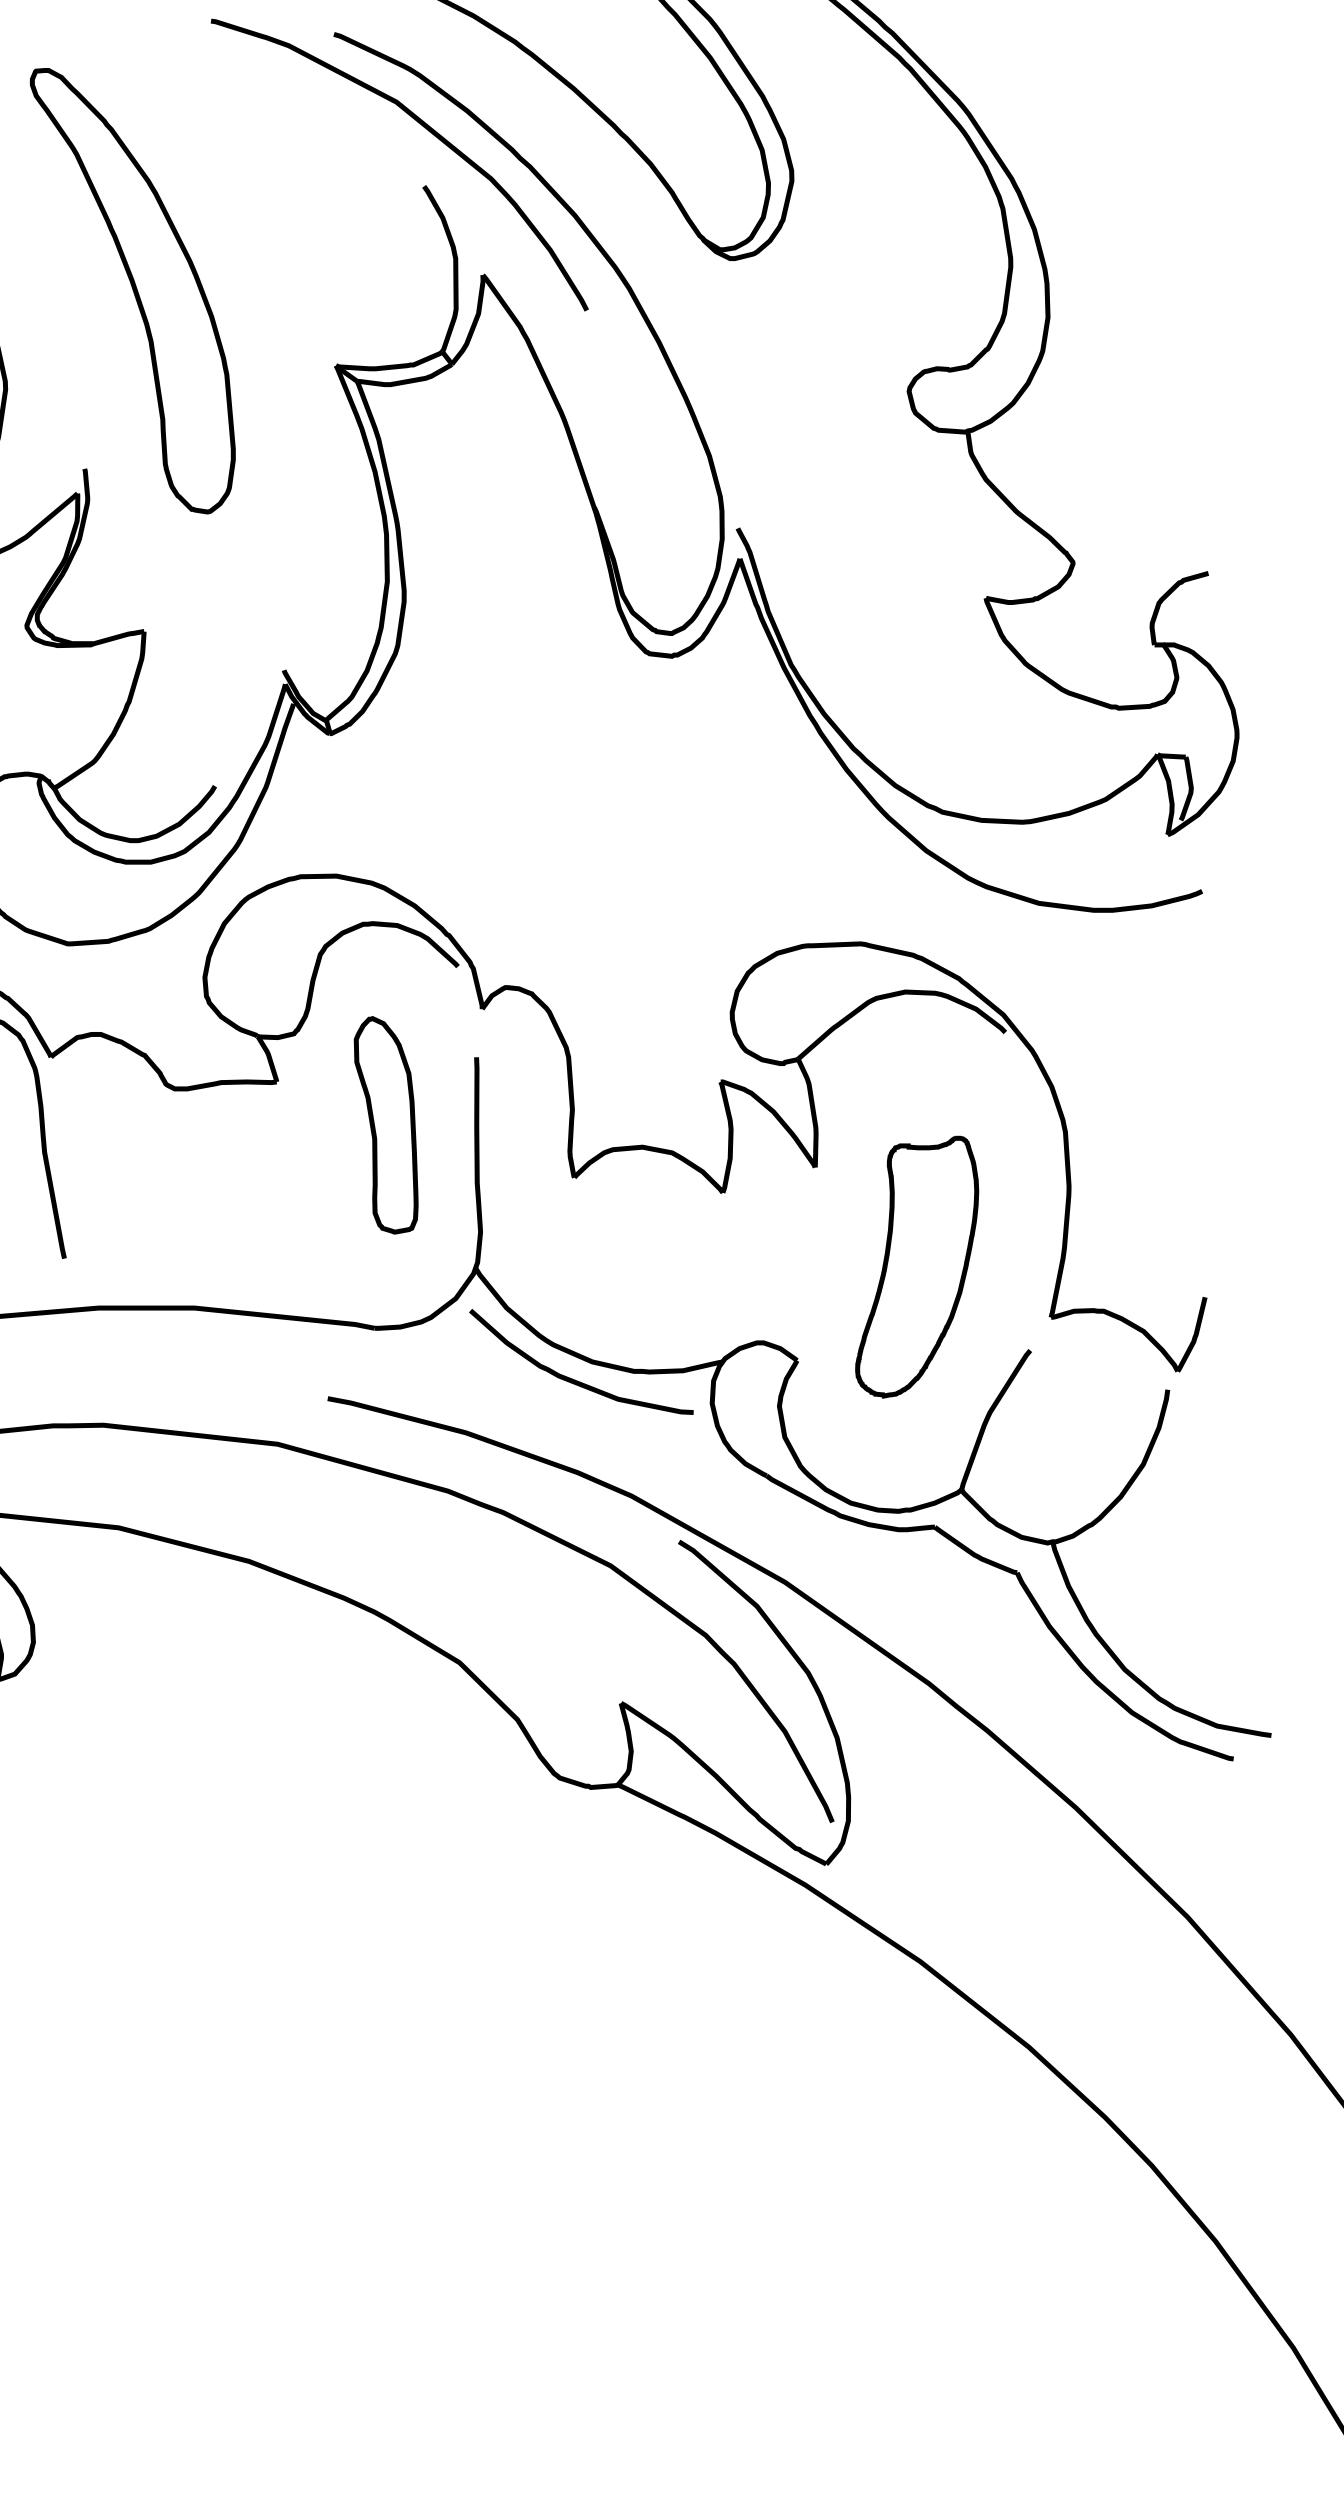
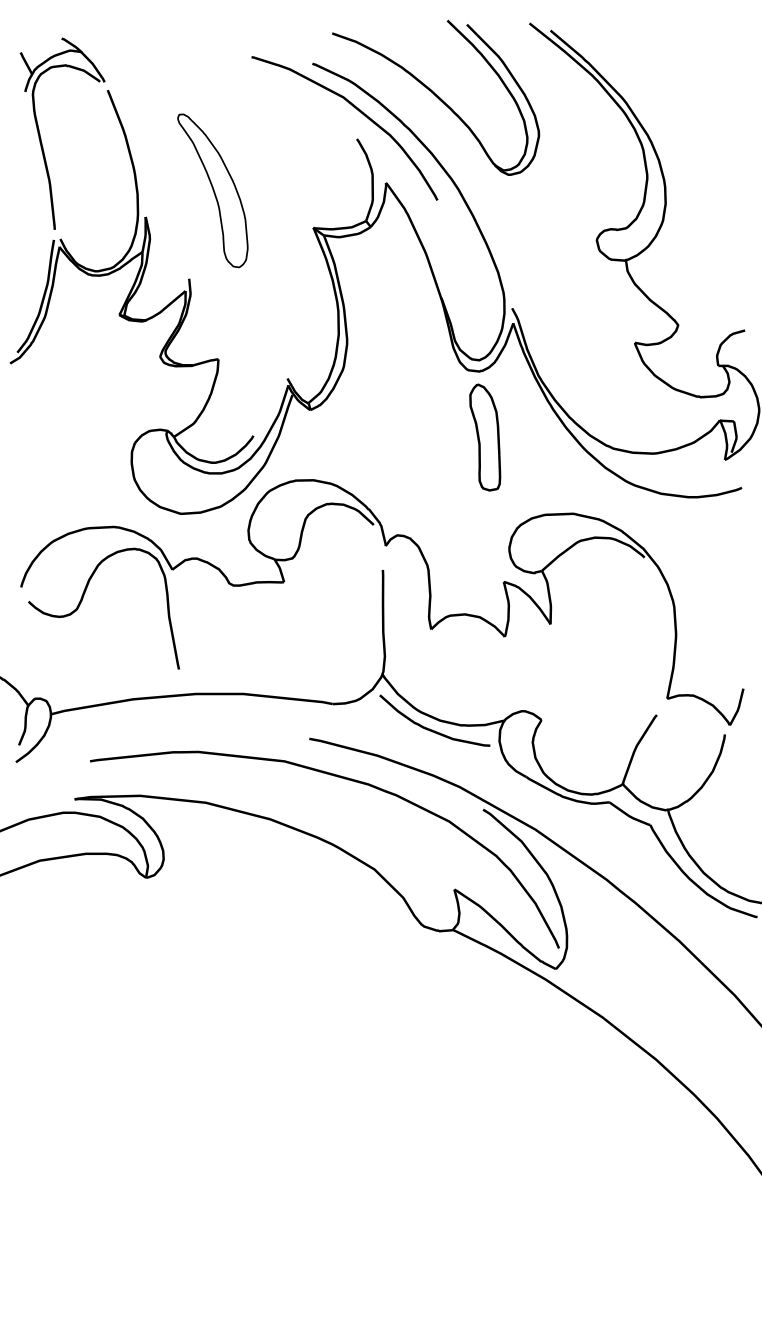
part: (132, 290) -> (212, 190), size x0.7
part: (386, 1125) -> (485, 437), moved
part: (916, 1266) -> (600, 673), removed

